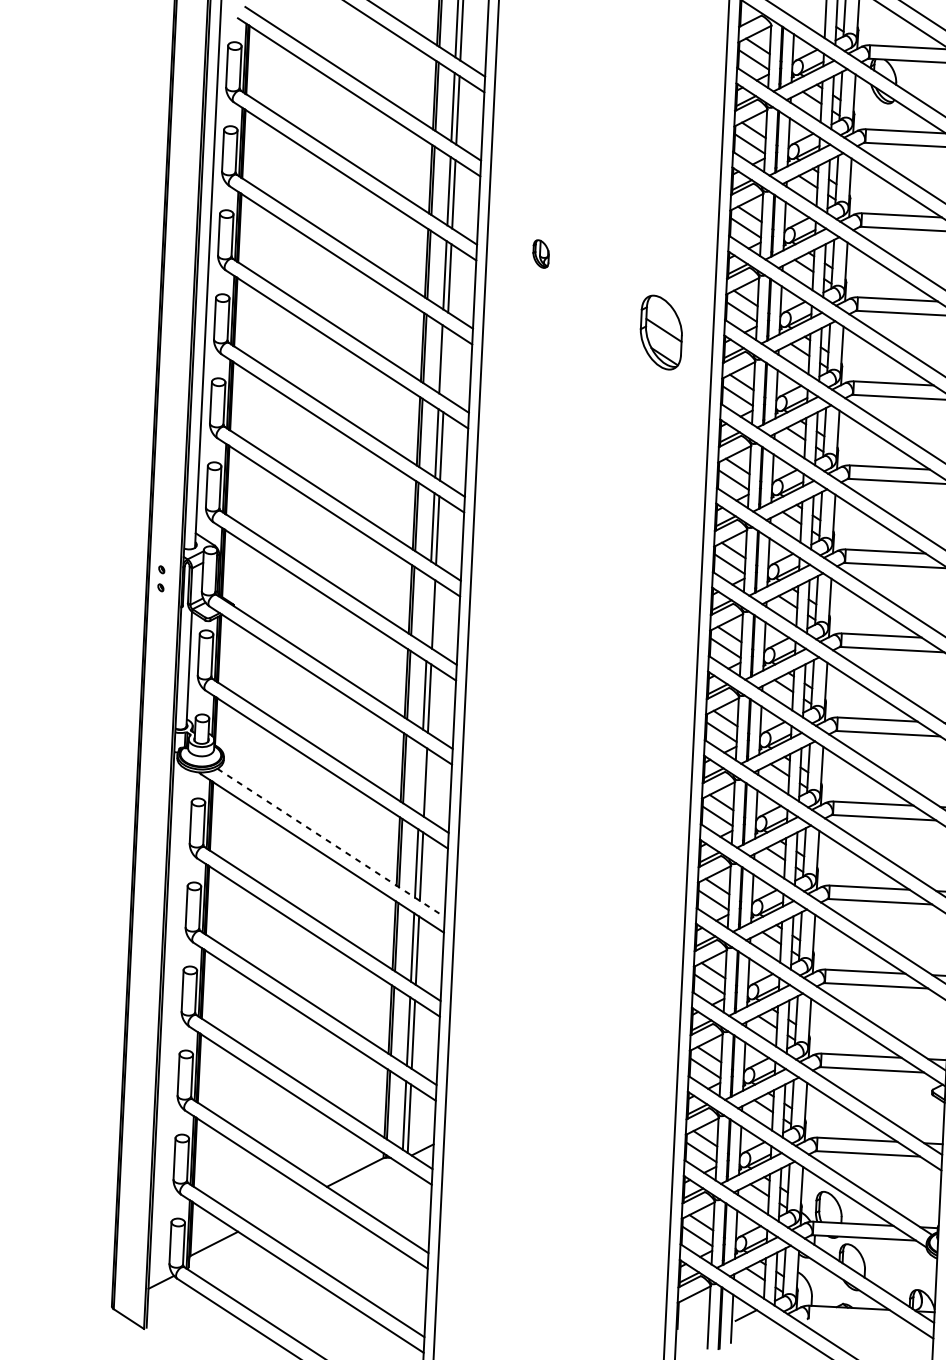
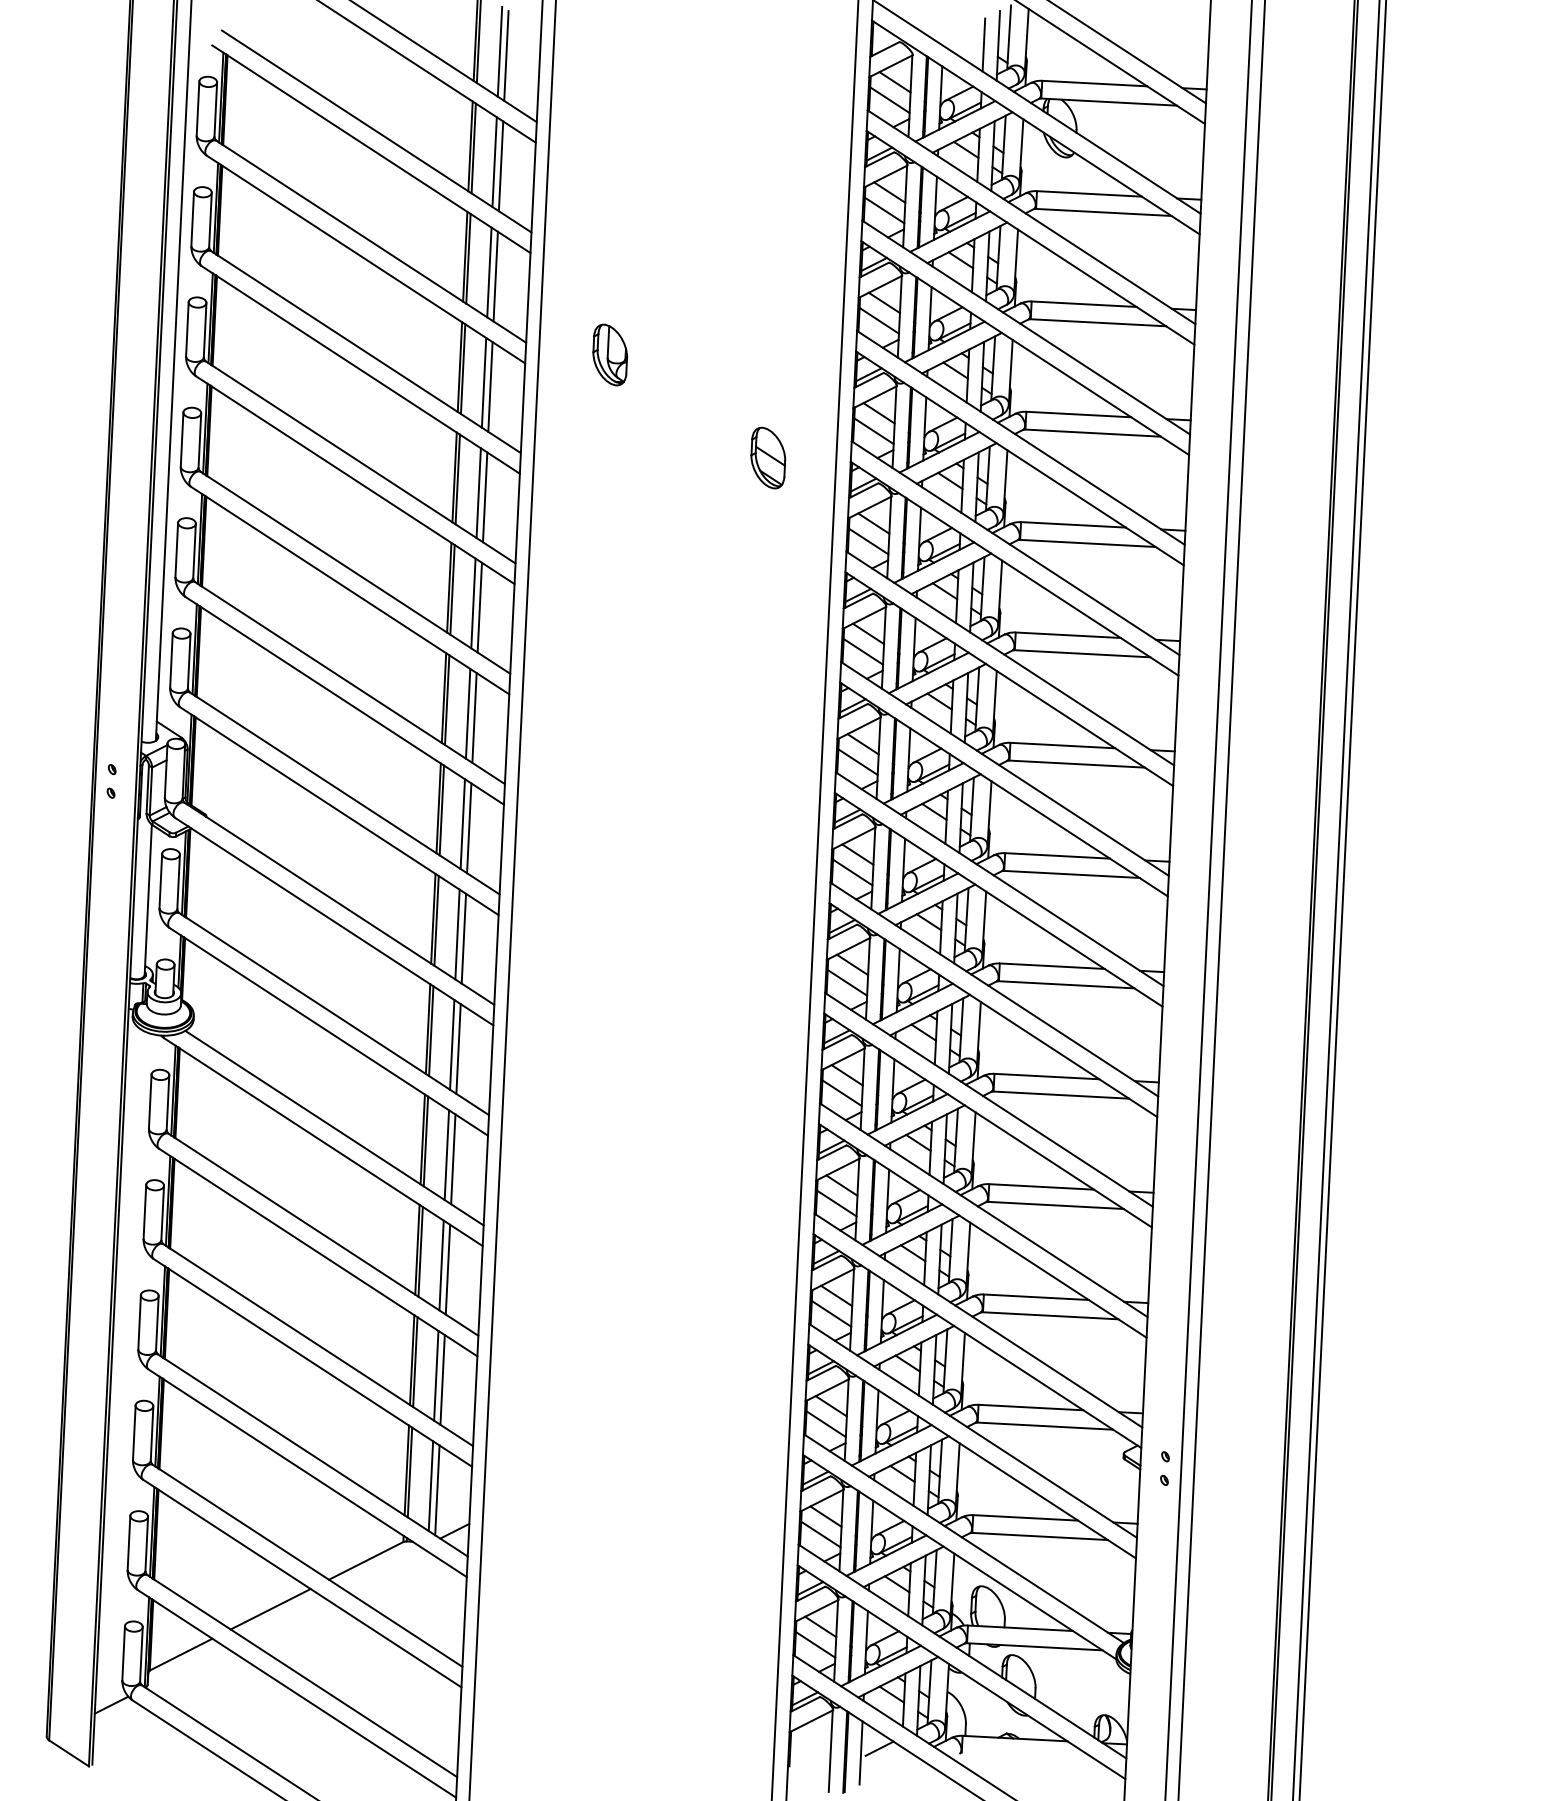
part: (541, 253) -> (610, 354), size x1.67
part: (661, 332) -> (768, 457), size x0.62
line: (445, 362) -> (484, 497), added
line: (428, 611) -> (462, 824), added
line: (420, 779) -> (452, 1044), added
line: (331, 843) -> (334, 1128), dashed -> solid
line: (282, 1209) -> (270, 1609), added

